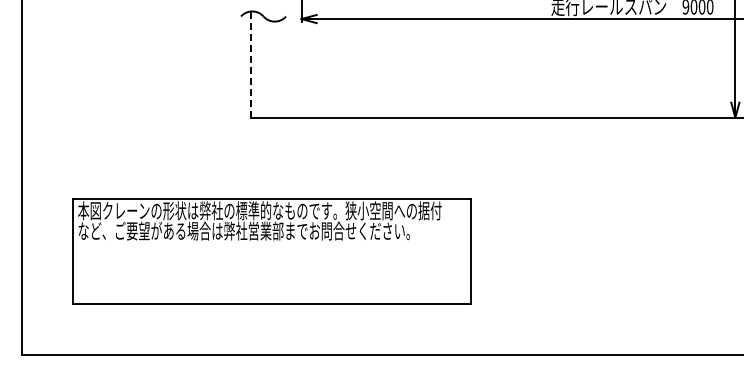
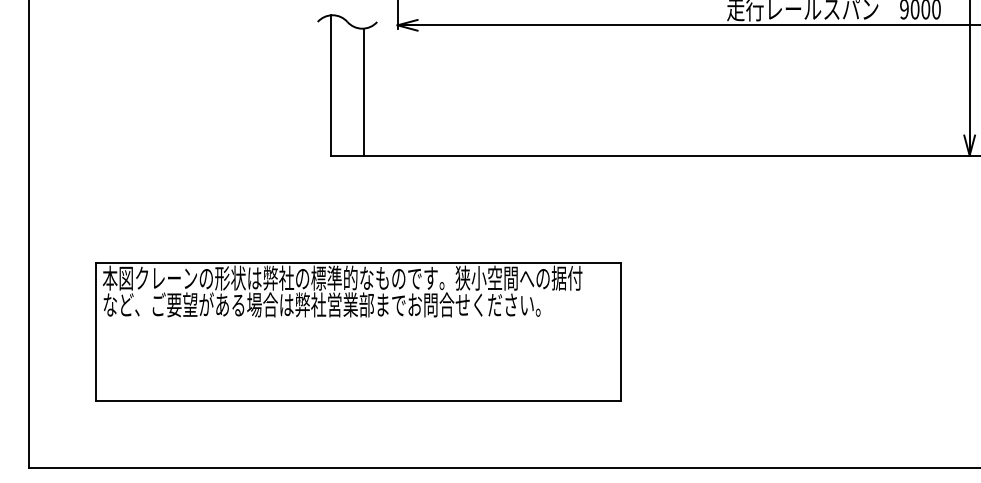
line: (250, 65) -> (330, 86), dashed -> solid
line: (276, 69) -> (364, 91), added

